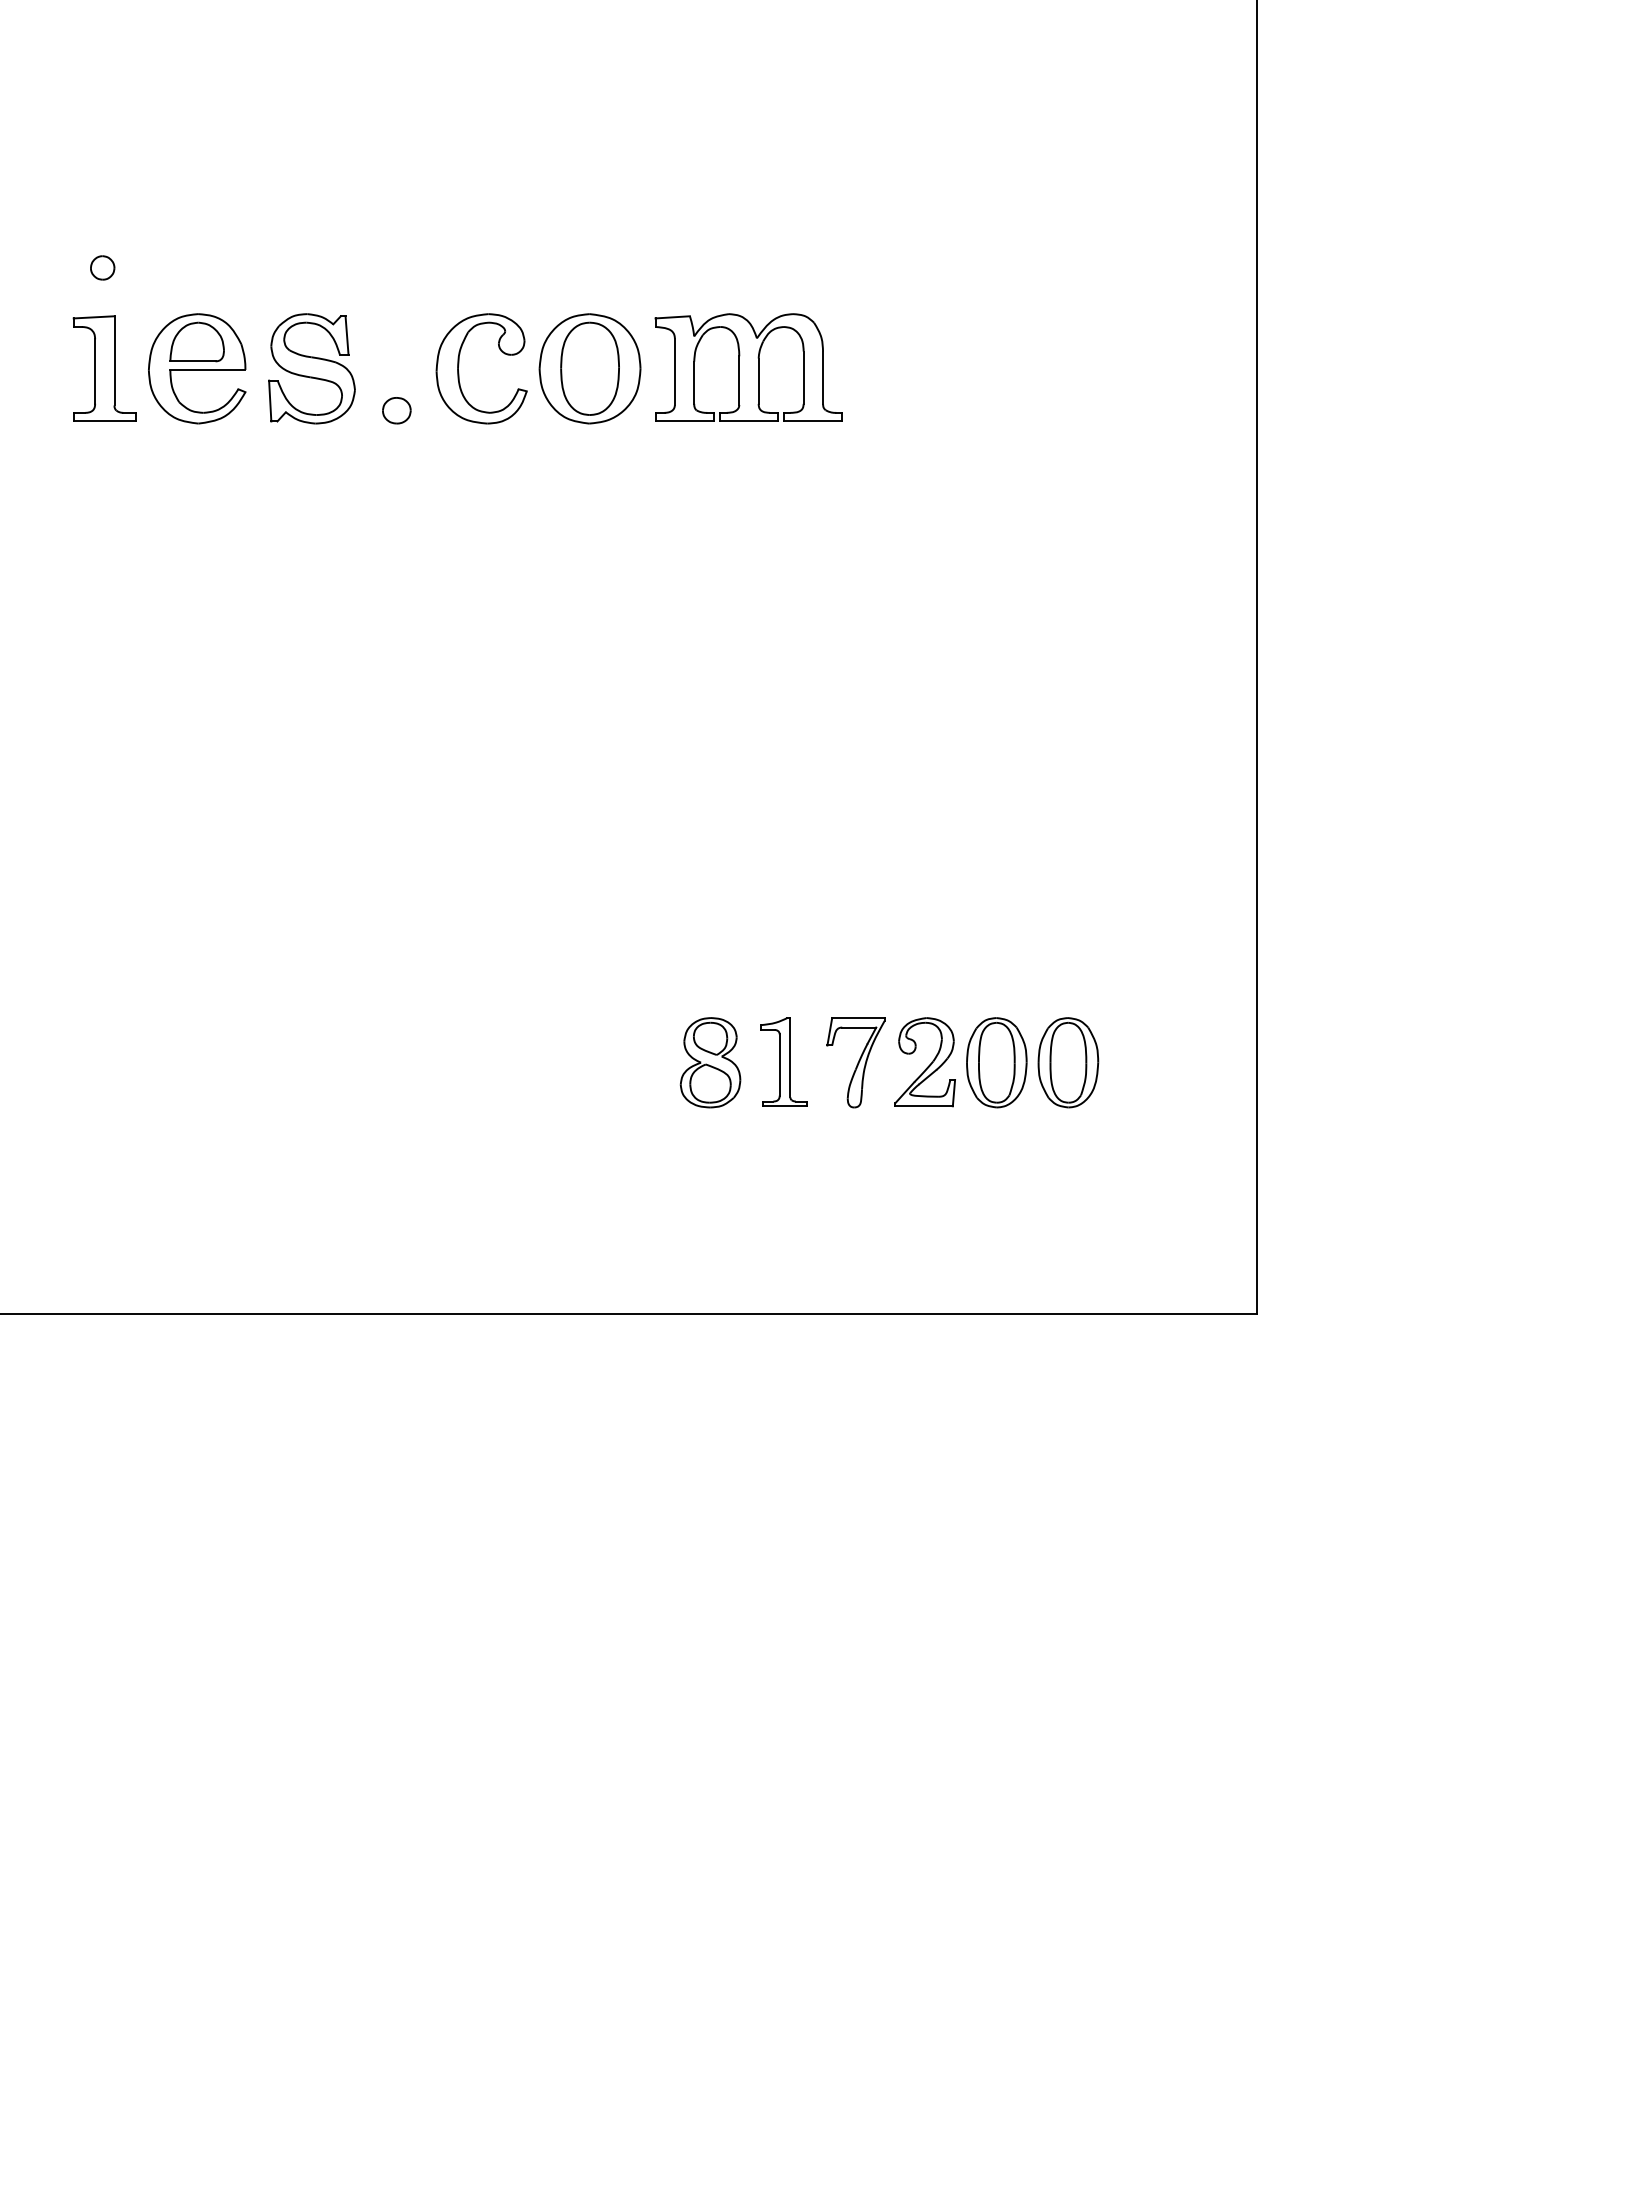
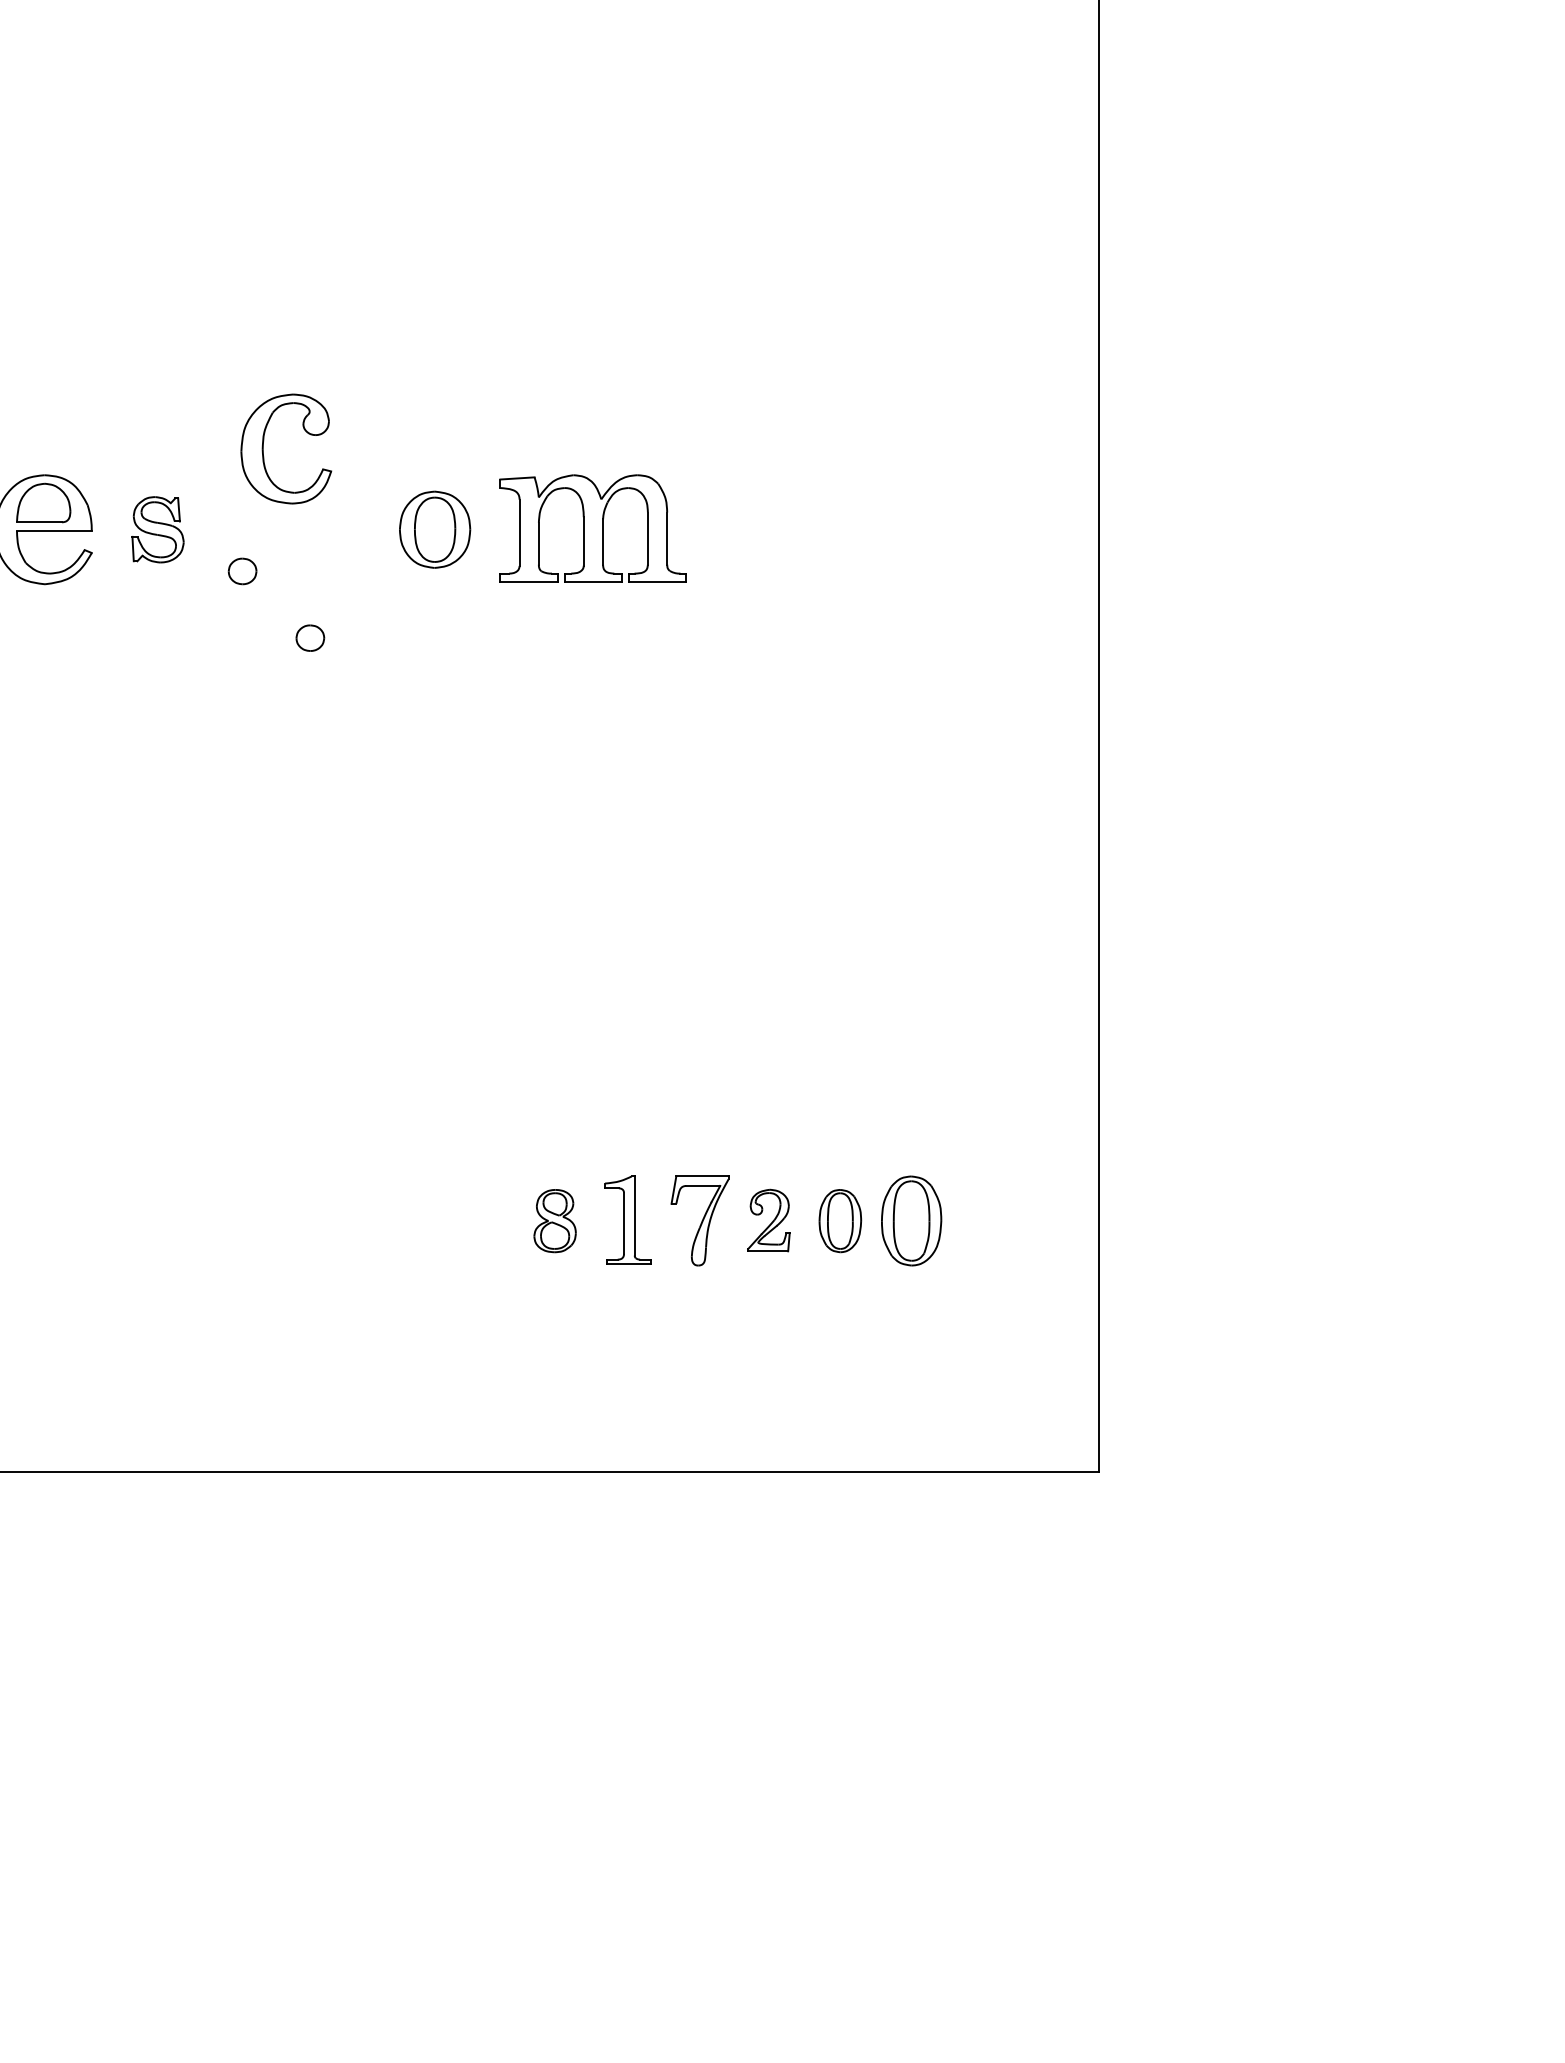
part: (459, 365) -> (264, 445), moved
part: (311, 368) -> (157, 529), size x0.6
part: (589, 368) -> (434, 529), size x0.7
part: (464, 477) -> (310, 637), added
part: (710, 1062) -> (555, 1220), size x0.7
part: (924, 1062) -> (768, 1220), size x0.7
part: (996, 1062) -> (839, 1220), size x0.7

